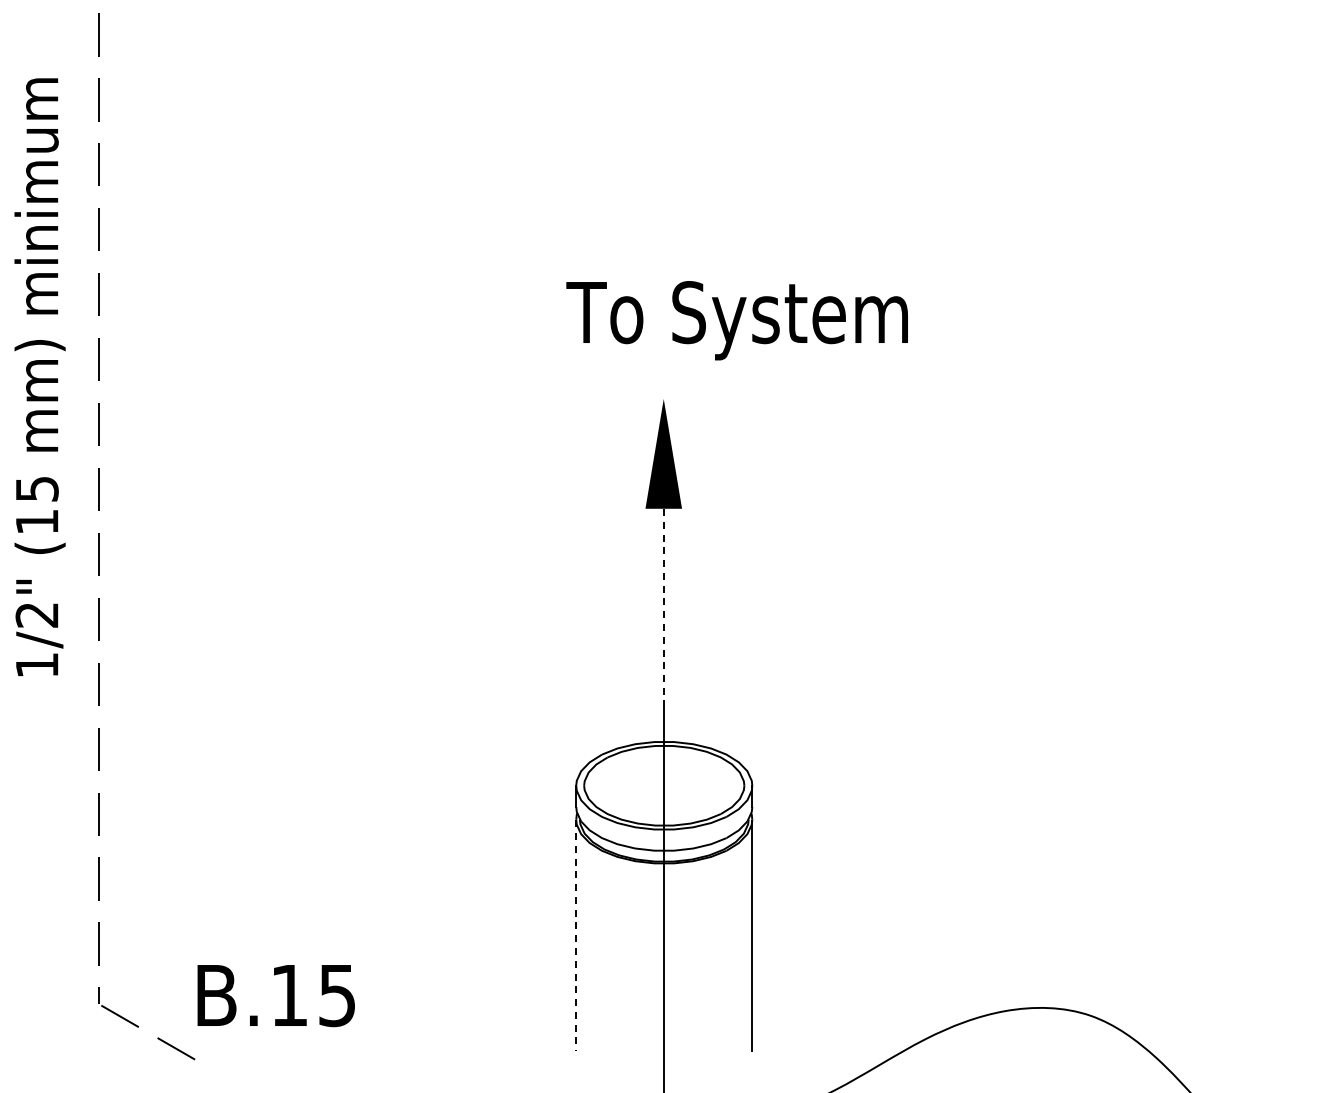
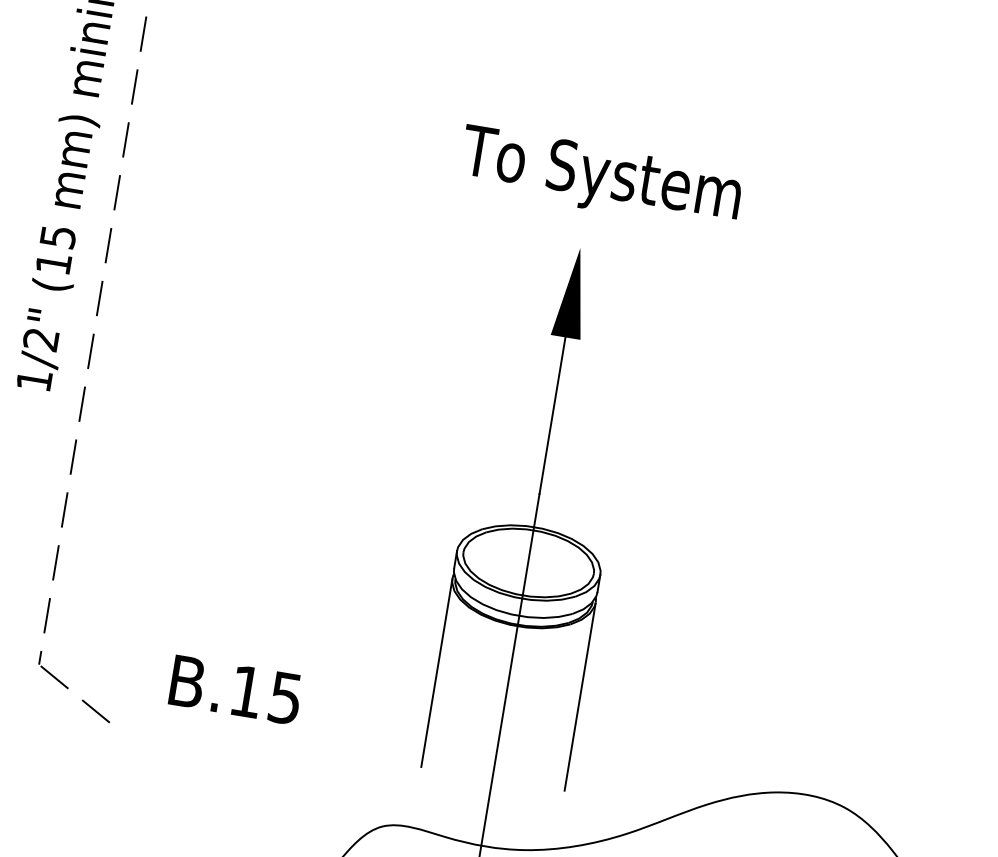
text: (736, 320) -> (600, 178), moved
line: (663, 605) -> (552, 416), dashed -> solid
line: (576, 936) -> (436, 673), dashed -> solid
text: (275, 996) -> (235, 690), moved

